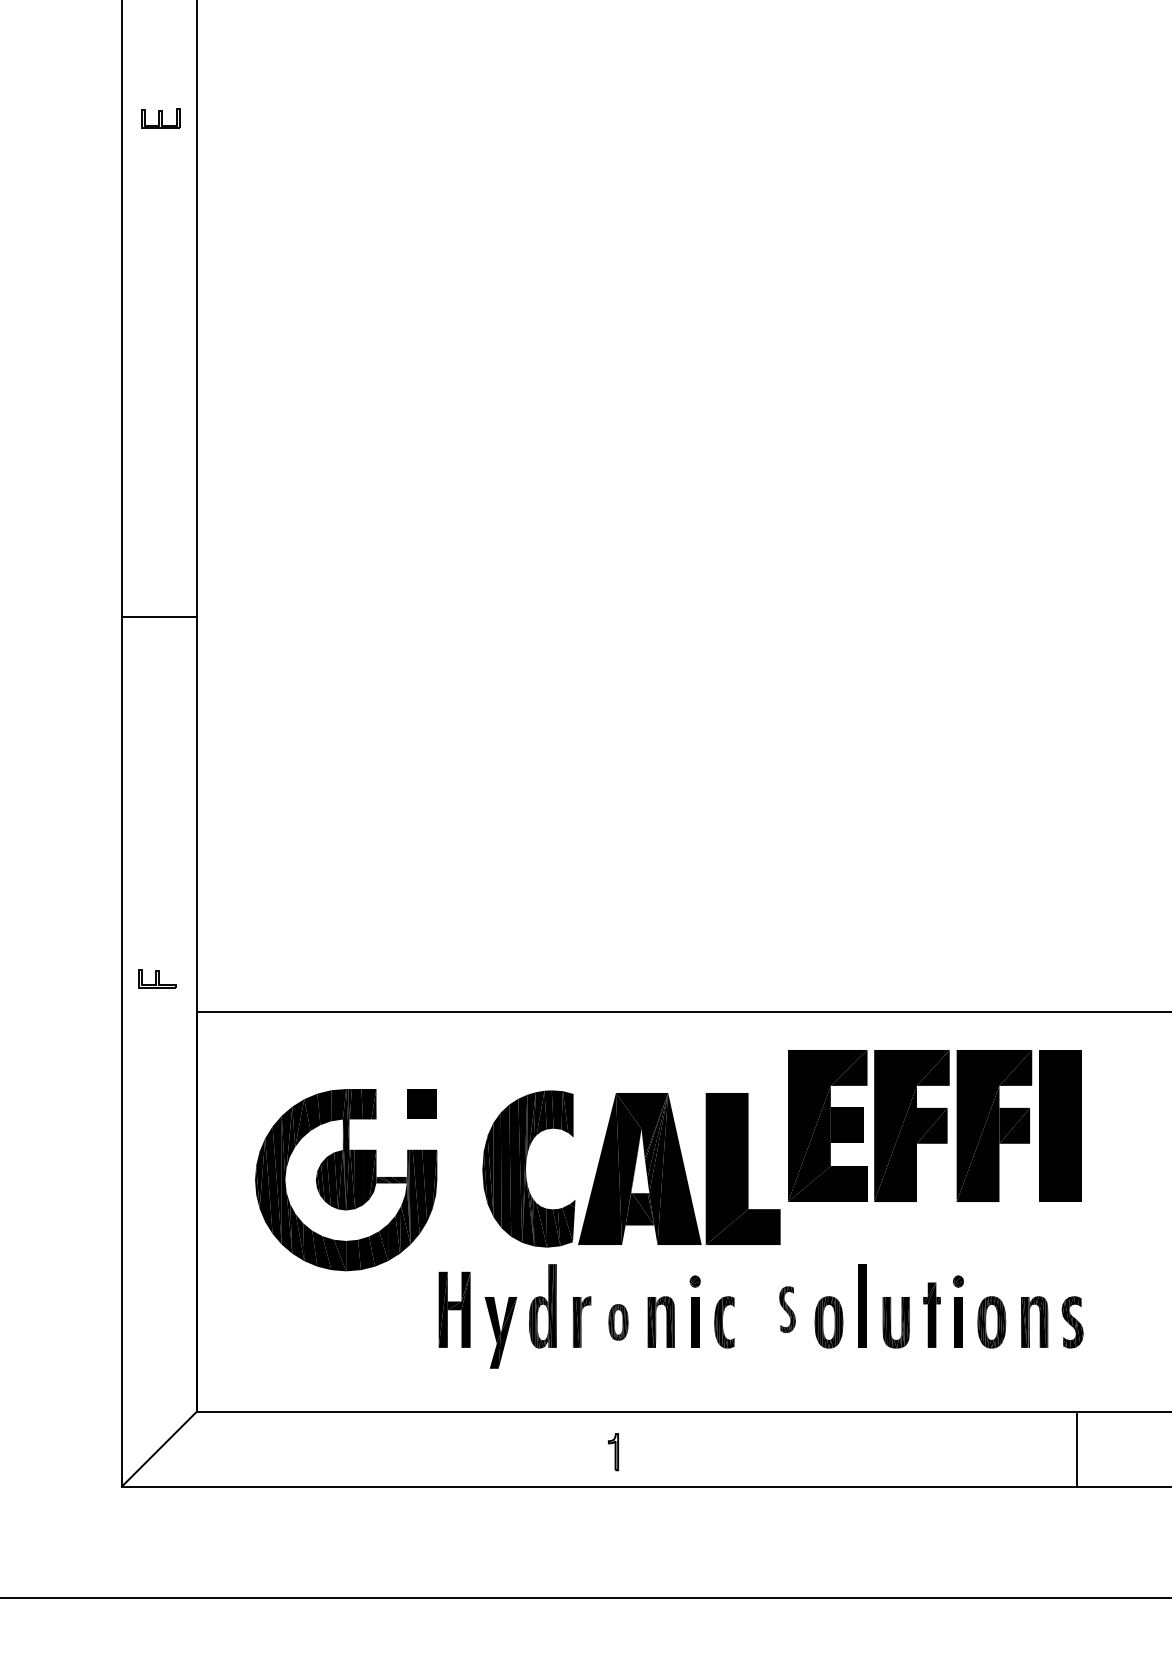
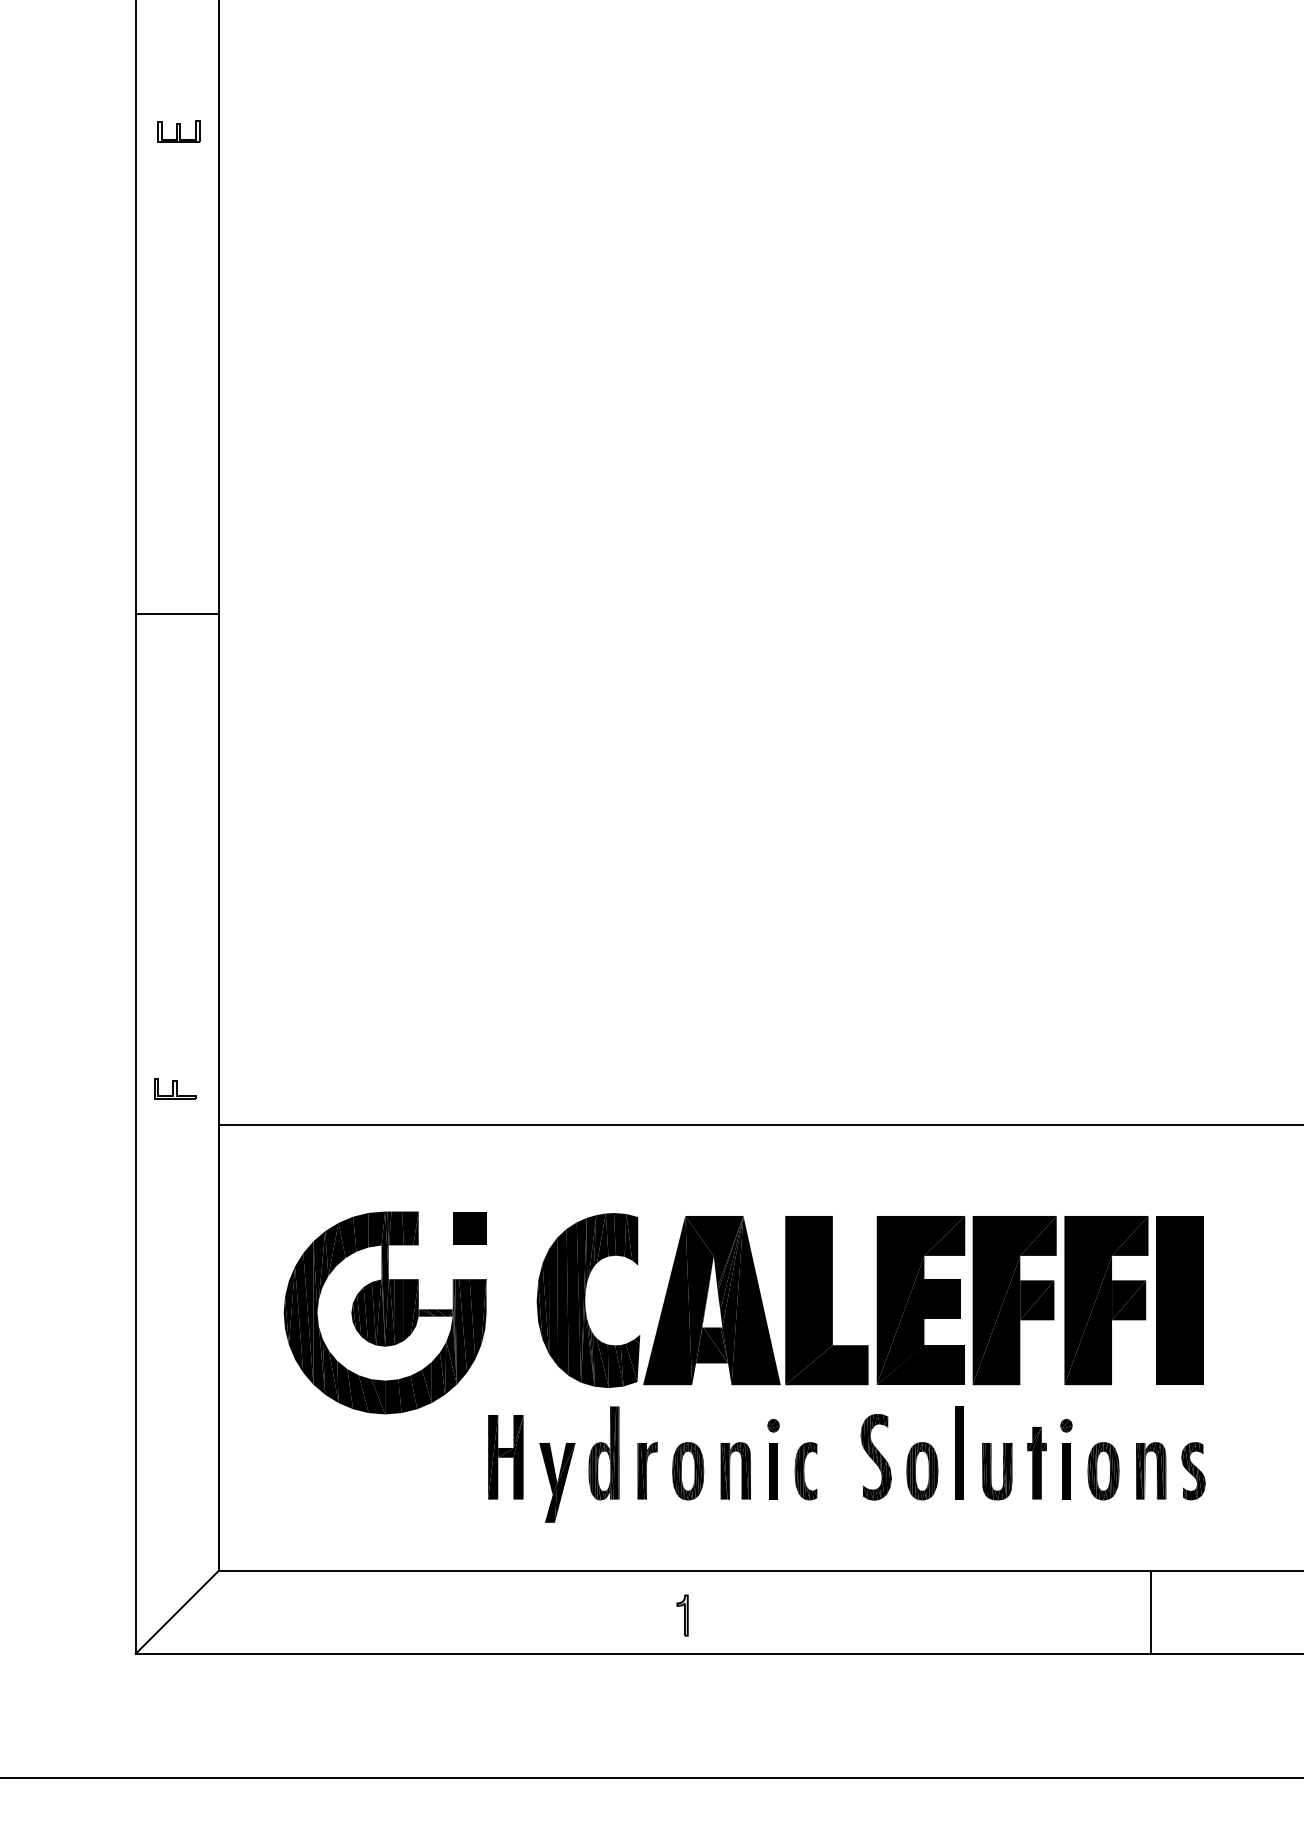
line: (159, 617) -> (177, 614), moved
part: (934, 1125) -> (1039, 1299), moved
part: (787, 1309) -> (876, 1456), size x1.67
part: (618, 1322) -> (688, 1471), size x1.43
line: (1076, 1449) -> (1151, 1612), moved

